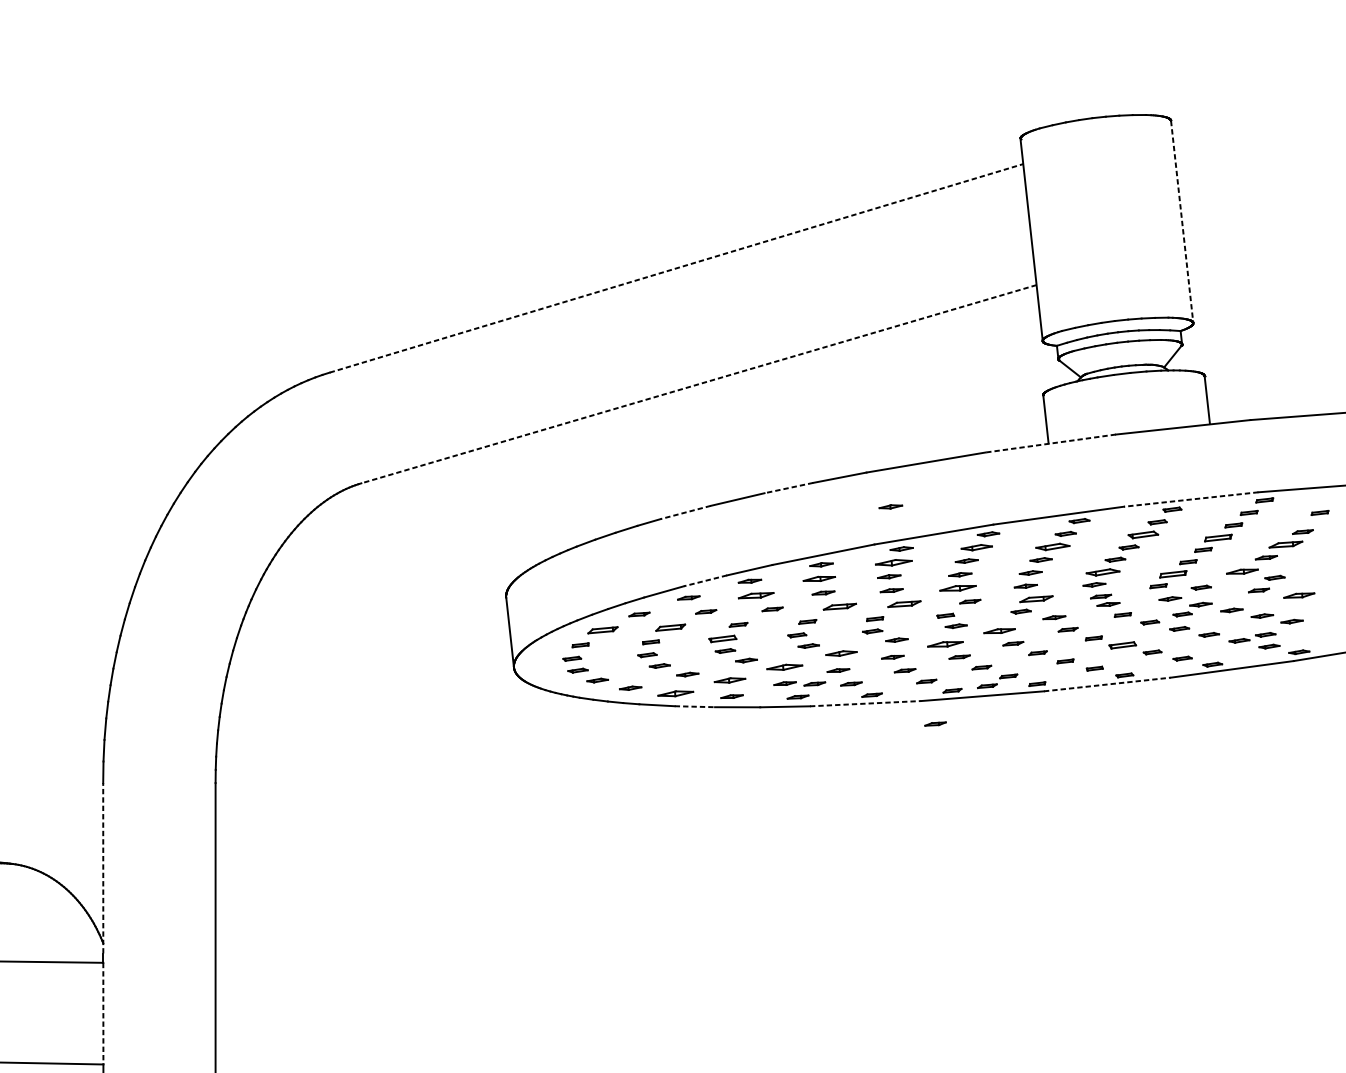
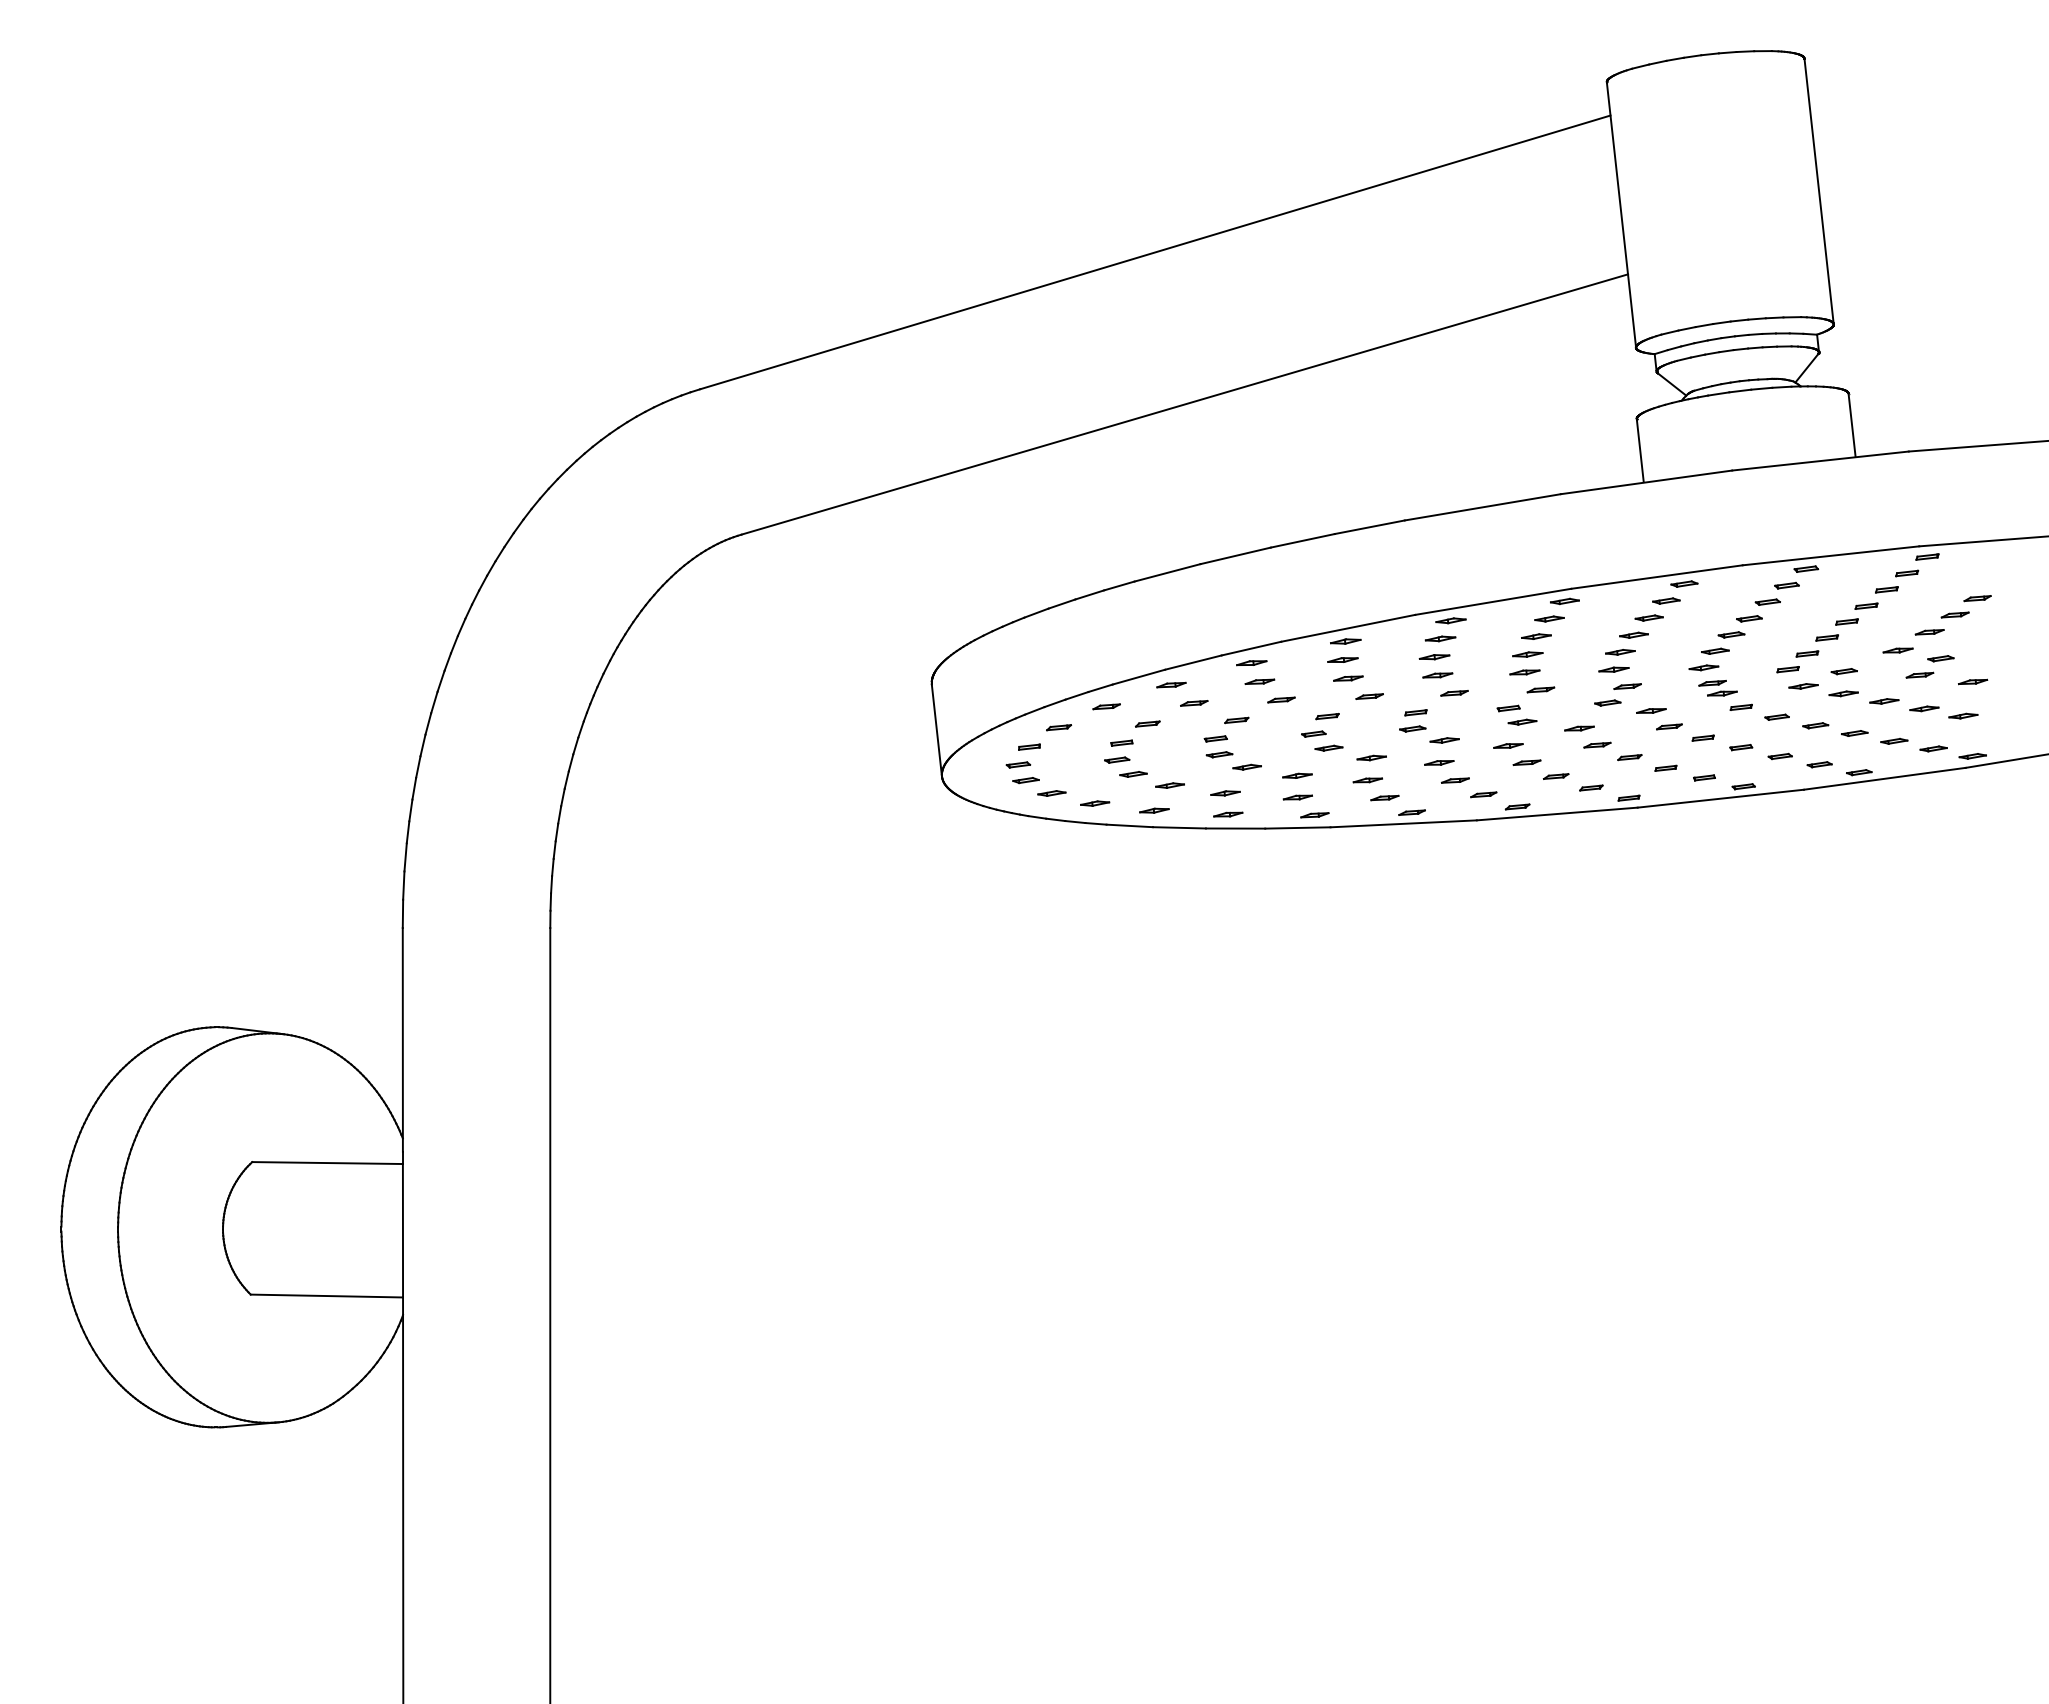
line: (1182, 221) -> (1819, 191), dashed -> solid
line: (676, 268) -> (1155, 252), dashed -> solid
line: (698, 384) -> (1184, 404), dashed -> solid
line: (1050, 443) -> (1646, 482), dashed -> solid
line: (788, 487) -> (1302, 540), dashed -> solid
line: (1190, 499) -> (1830, 555), dashed -> solid
part: (890, 506) -> (1436, 565), removed
line: (685, 512) -> (1167, 572), dashed -> solid
part: (1320, 512) -> (2000, 573), removed
part: (1142, 534) -> (1767, 601), size x0.62
part: (1218, 537) -> (1866, 605), size x0.62
part: (1285, 544) -> (1954, 614), size x0.62
part: (1052, 546) -> (1648, 617), size x0.62
part: (976, 547) -> (1549, 618), size x0.71
part: (893, 562) -> (1440, 638), size x0.62
part: (1103, 571) -> (1715, 650), size x0.62
part: (1241, 571) -> (1897, 650), size x0.71
part: (1173, 573) -> (1807, 653), size x0.62
part: (819, 578) -> (1342, 659), size x0.71
line: (704, 580) -> (1192, 662), dashed -> solid
part: (957, 588) -> (1524, 672), size x0.62
part: (755, 595) -> (1259, 681), size x0.62
part: (1299, 595) -> (1973, 681), size x0.71
part: (1036, 599) -> (1627, 686), size x0.62
part: (904, 604) -> (1454, 693), size x0.62
part: (839, 606) -> (1369, 696), size x0.62
part: (1182, 614) -> (1819, 706), removed
part: (670, 627) -> (1147, 723), size x0.62
part: (603, 630) -> (1059, 727), size x0.62
part: (999, 631) -> (1579, 728), size x0.71
part: (1265, 634) -> (1928, 733), removed
part: (722, 638) -> (1215, 738), size x0.62
part: (945, 643) -> (1508, 745), size x0.62
part: (1123, 645) -> (1741, 747), size x0.62
part: (841, 653) -> (1371, 757), size x0.71
part: (784, 666) -> (1297, 775), size x0.62
part: (729, 680) -> (1225, 793), size x0.71
part: (814, 683) -> (1336, 797), removed
line: (1107, 684) -> (1720, 798), dashed -> solid
part: (987, 685) -> (1563, 800), removed
part: (675, 693) -> (1154, 810), size x0.62
line: (866, 703) -> (1404, 823), dashed -> solid
line: (694, 706) -> (1179, 827), dashed -> solid
part: (935, 723) -> (1495, 850), removed
line: (103, 867) -> (402, 1039), dashed -> solid
line: (103, 1013) -> (402, 1230), dashed -> solid

